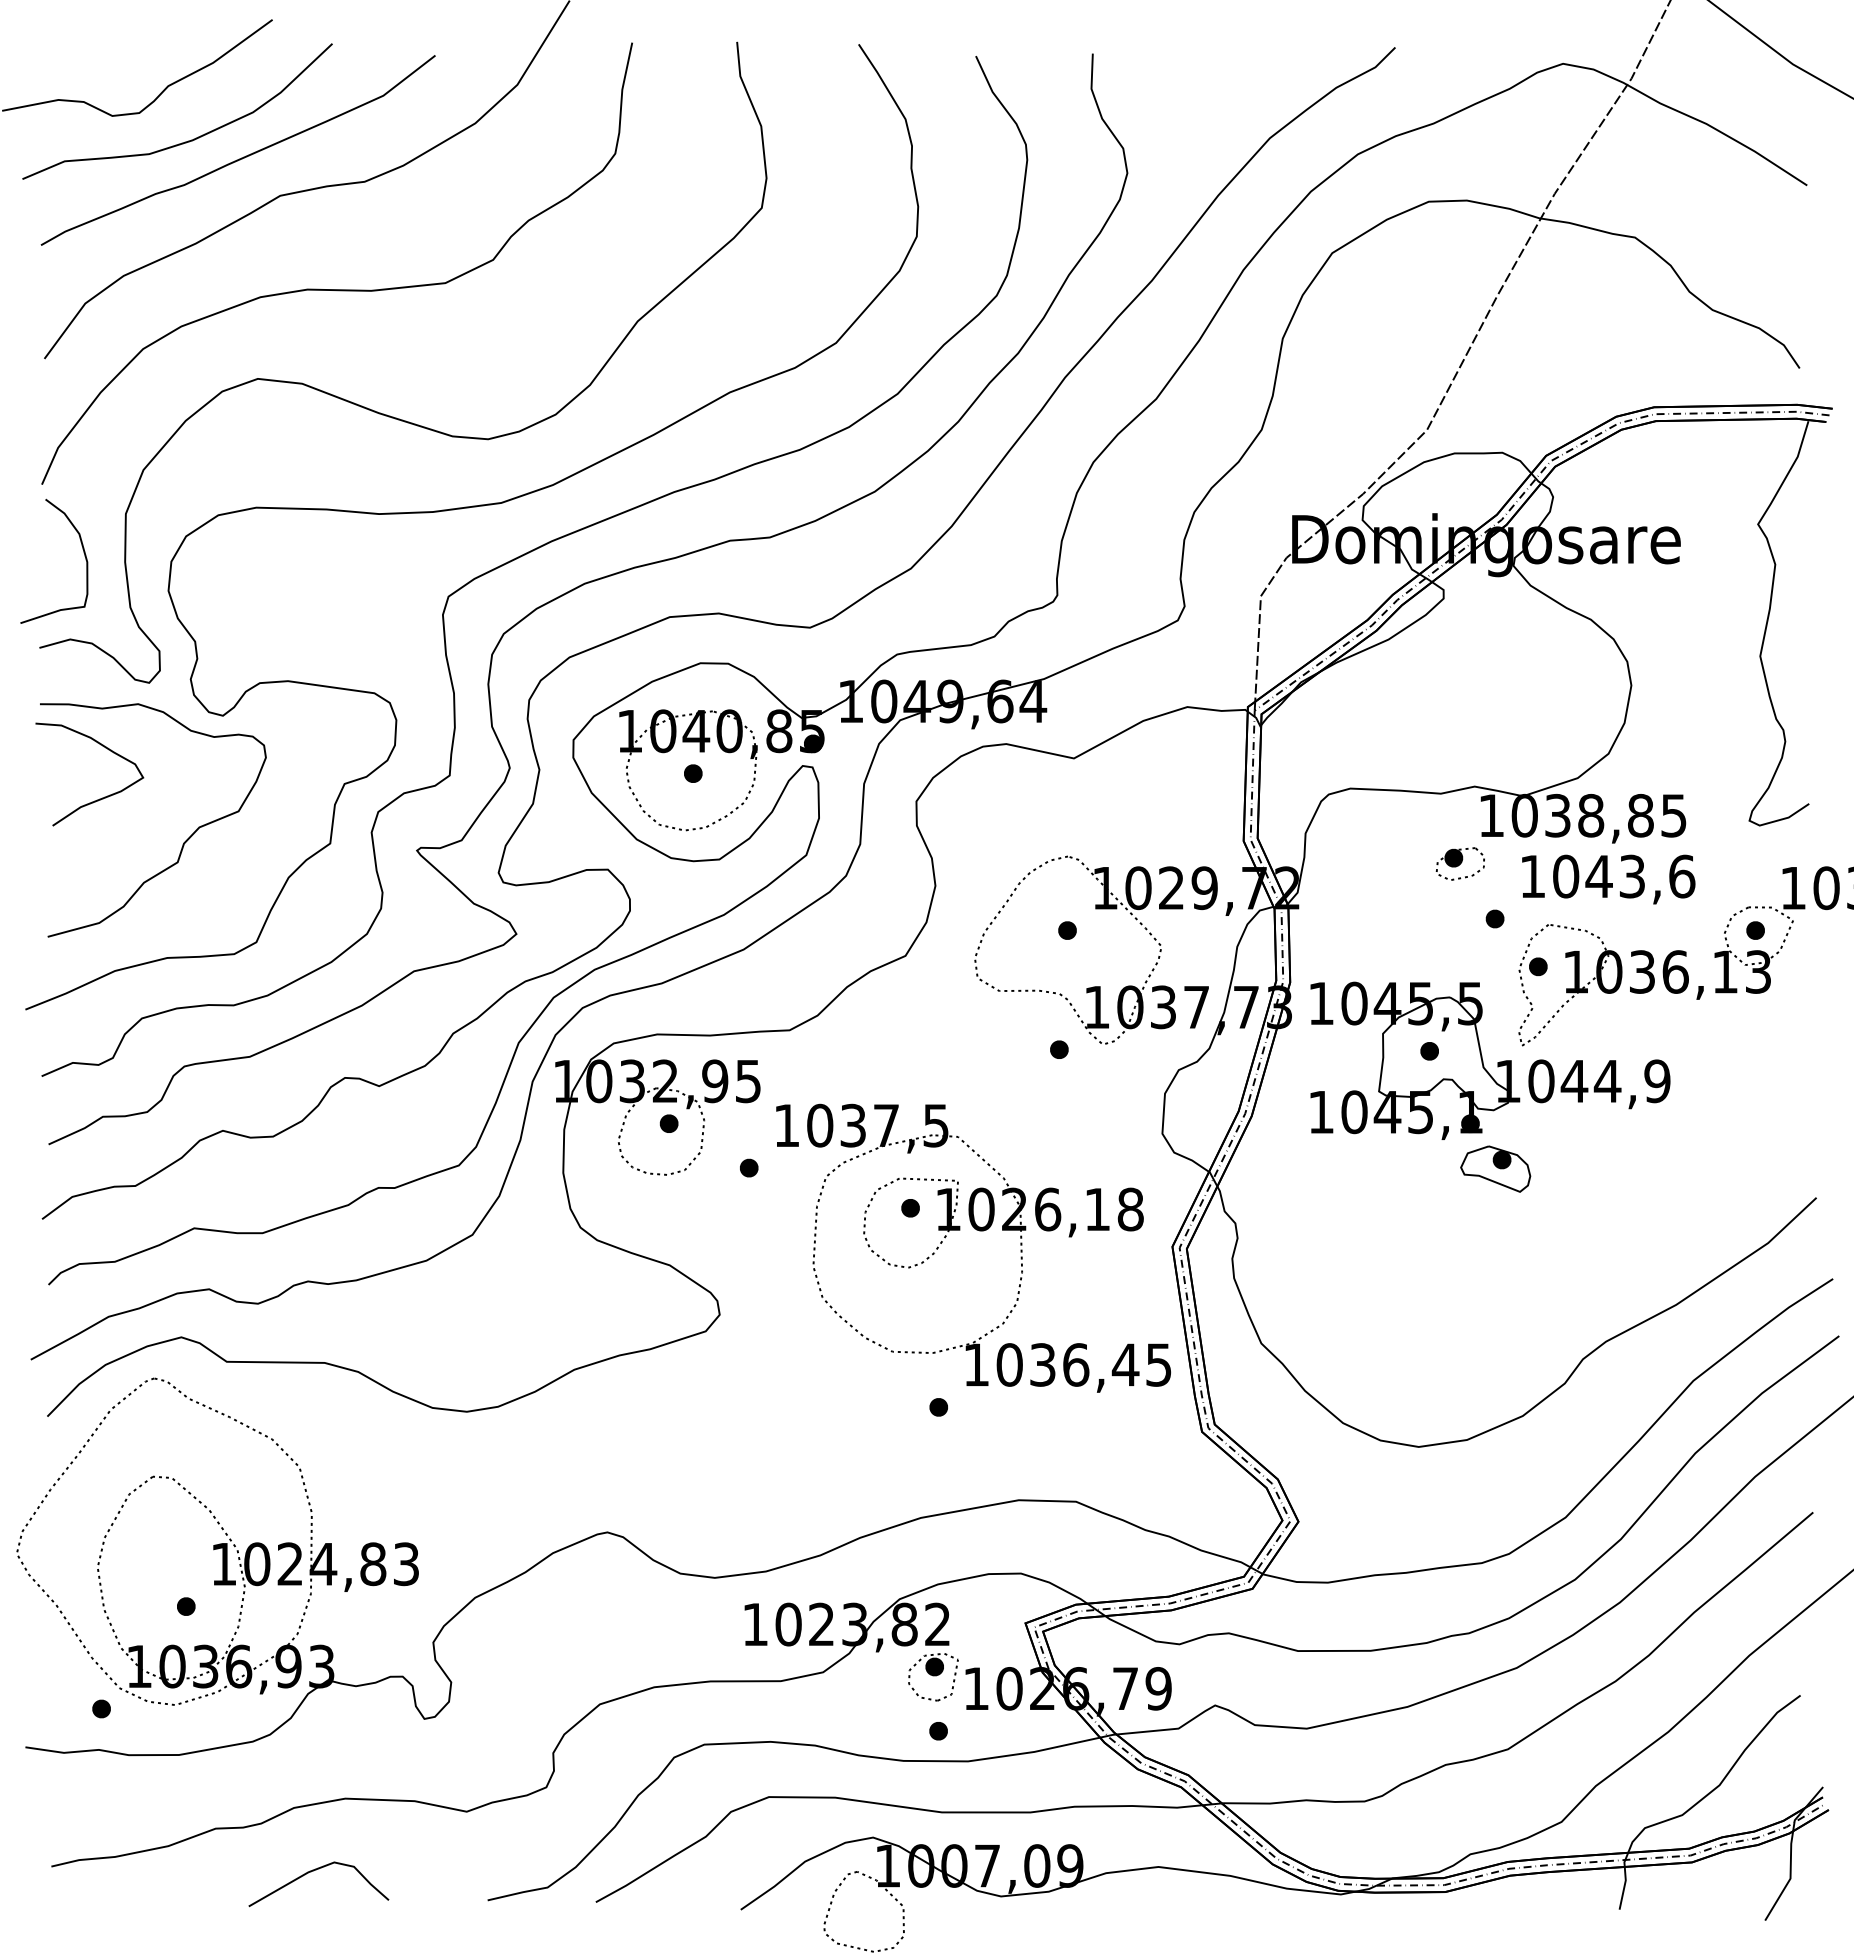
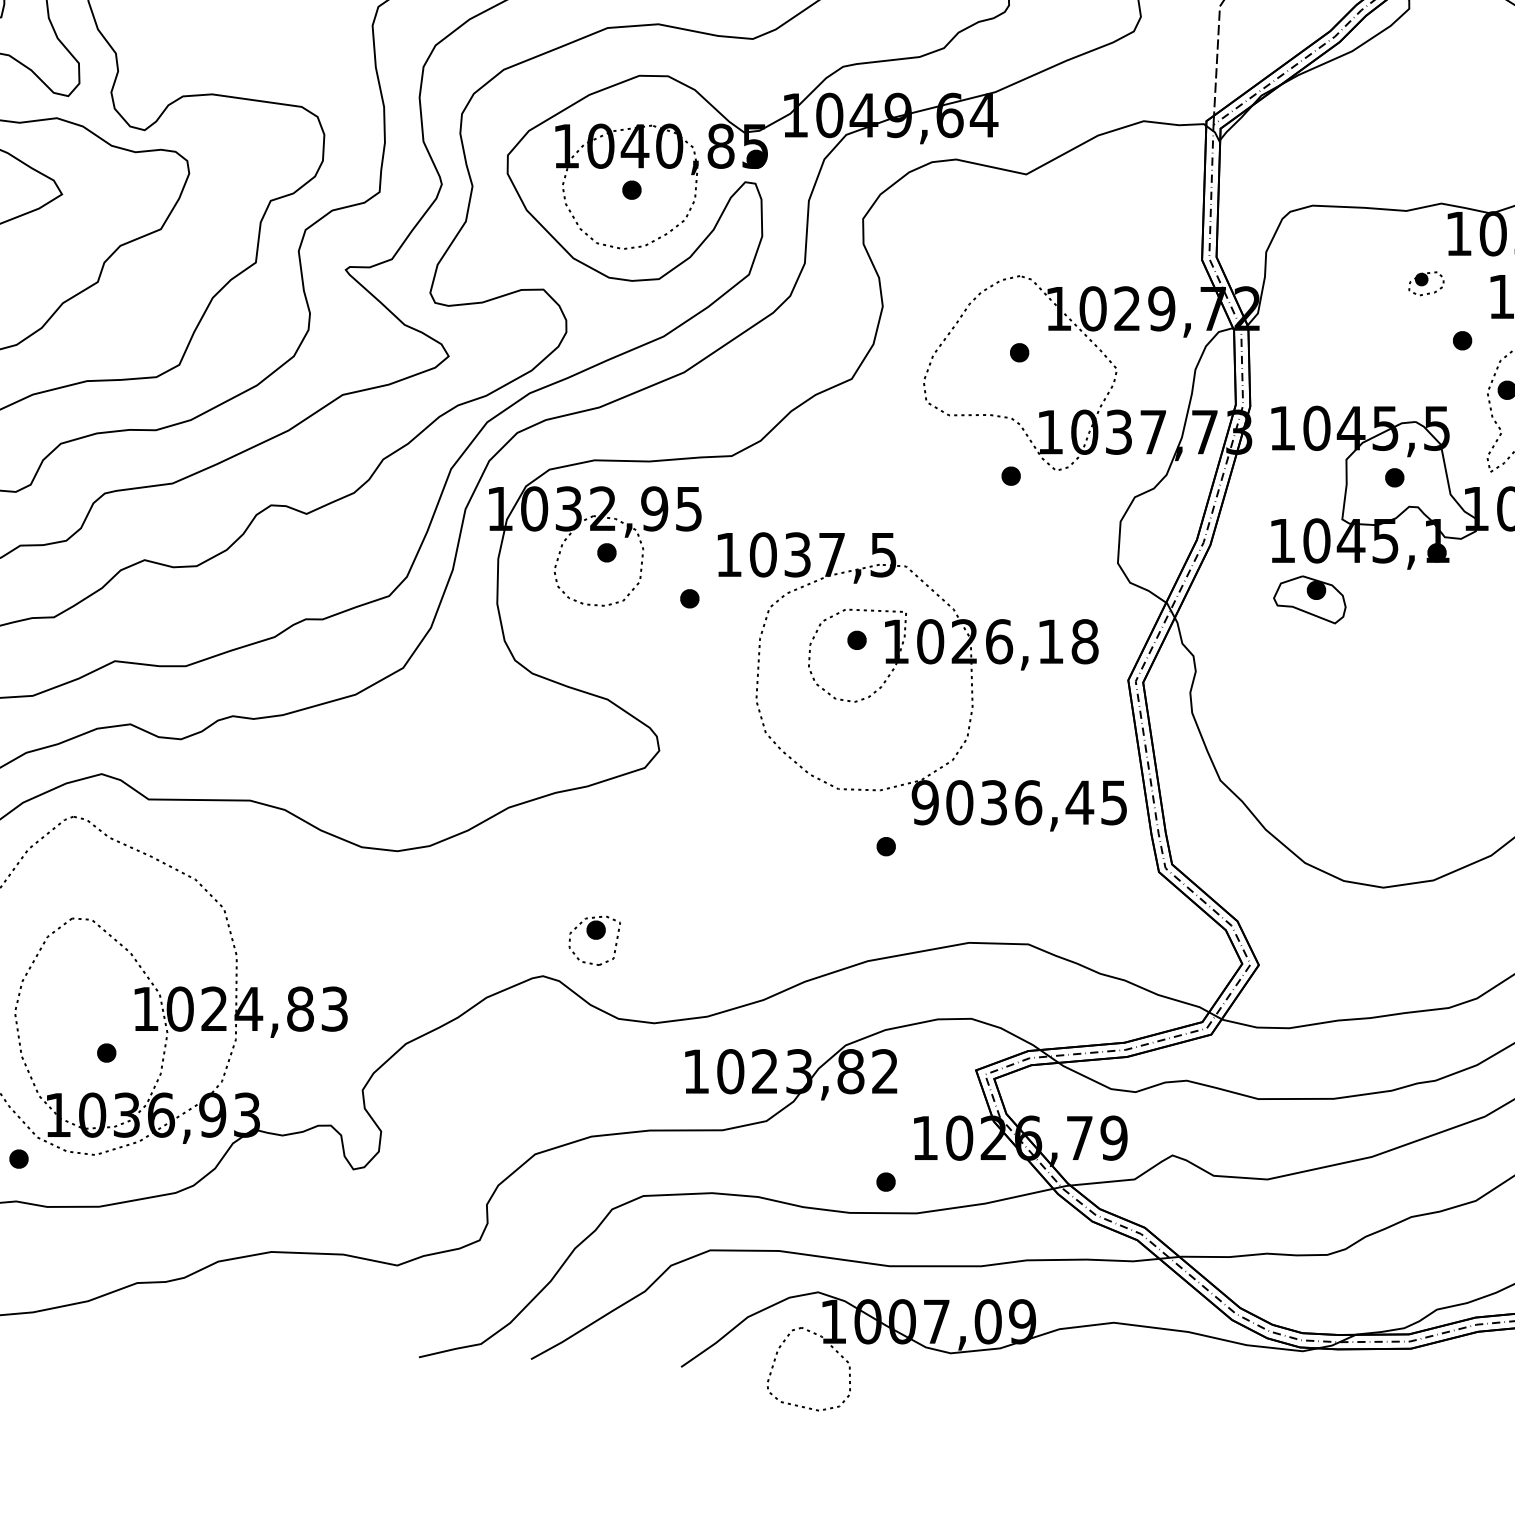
part: (1459, 863) -> (1425, 283), size x0.7
part: (1495, 1168) -> (1309, 599), moved
text: (976, 1364) -> (925, 802), 1036,45 -> 9036,45
part: (933, 1677) -> (594, 941), moved
curve: (311, 1872) -> (236, 1328), removed

